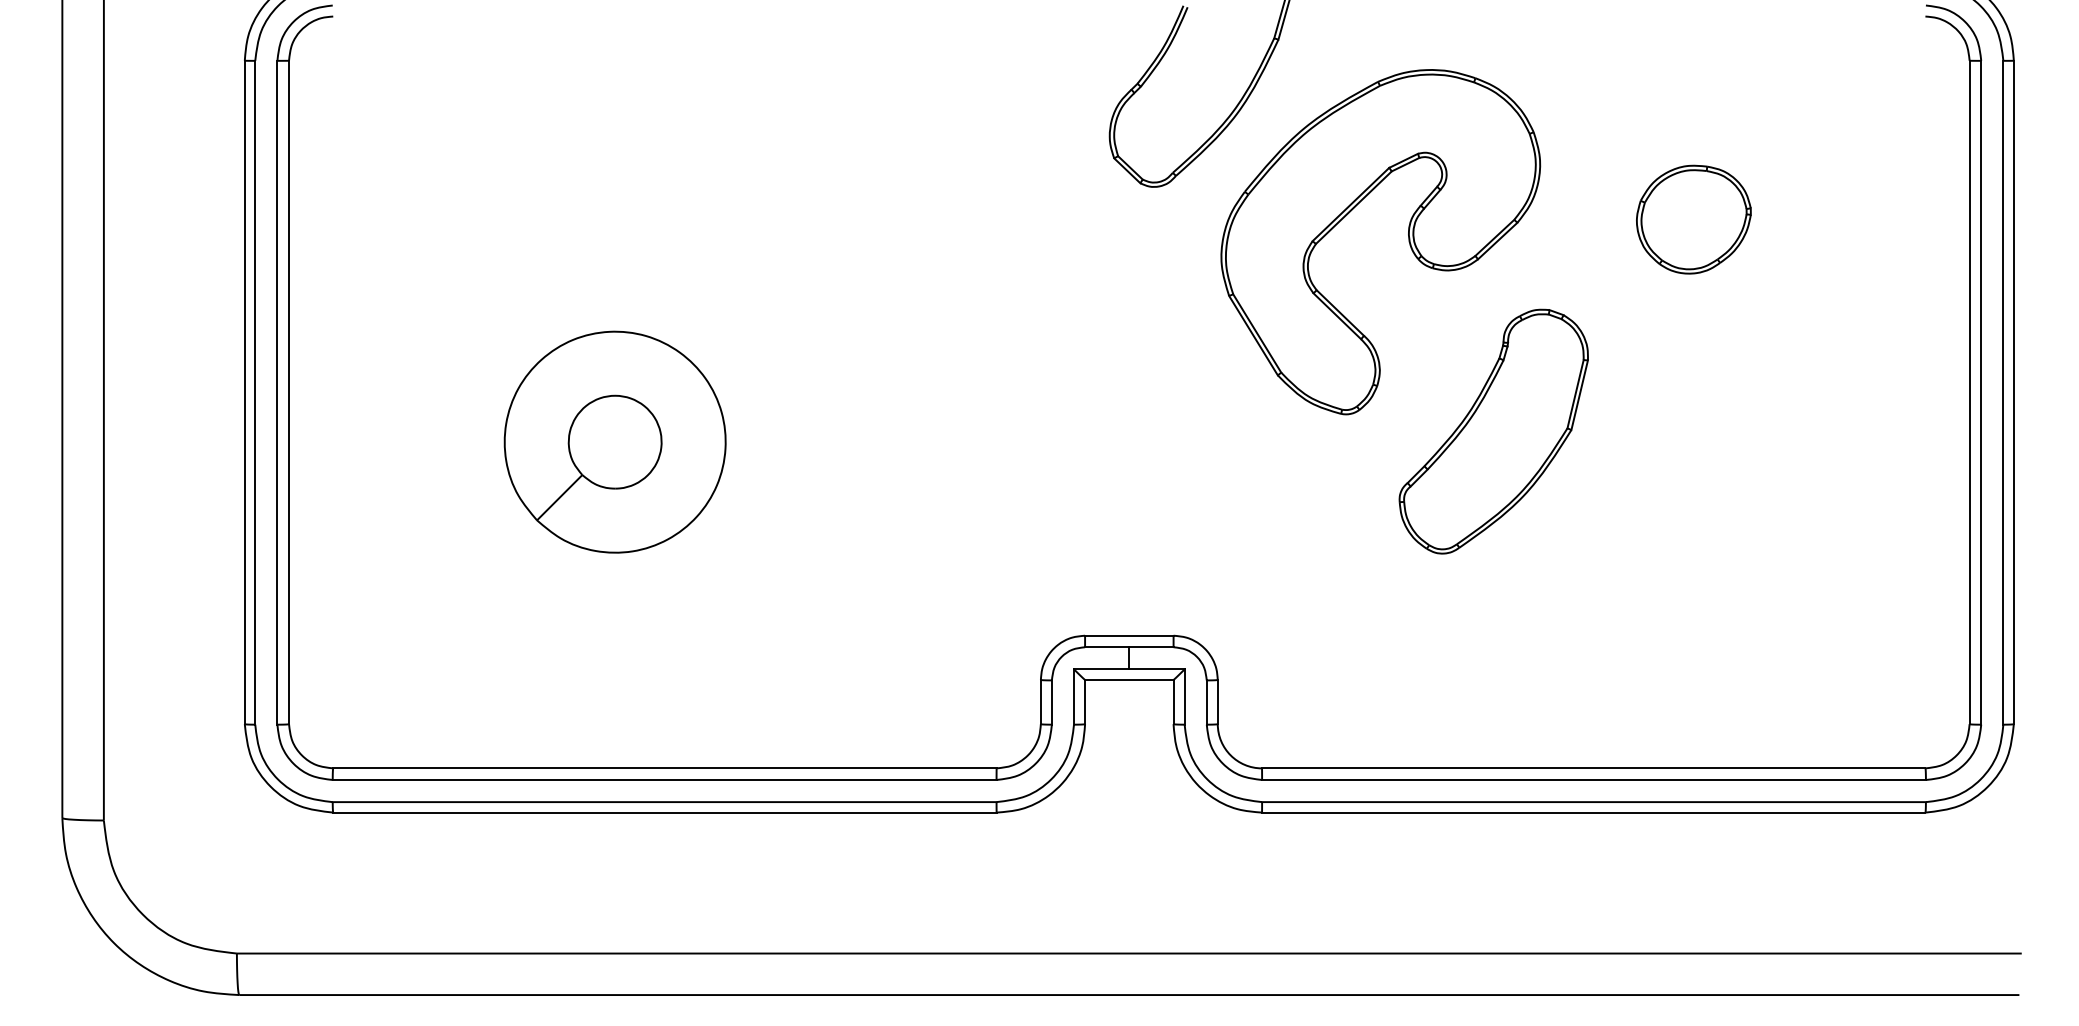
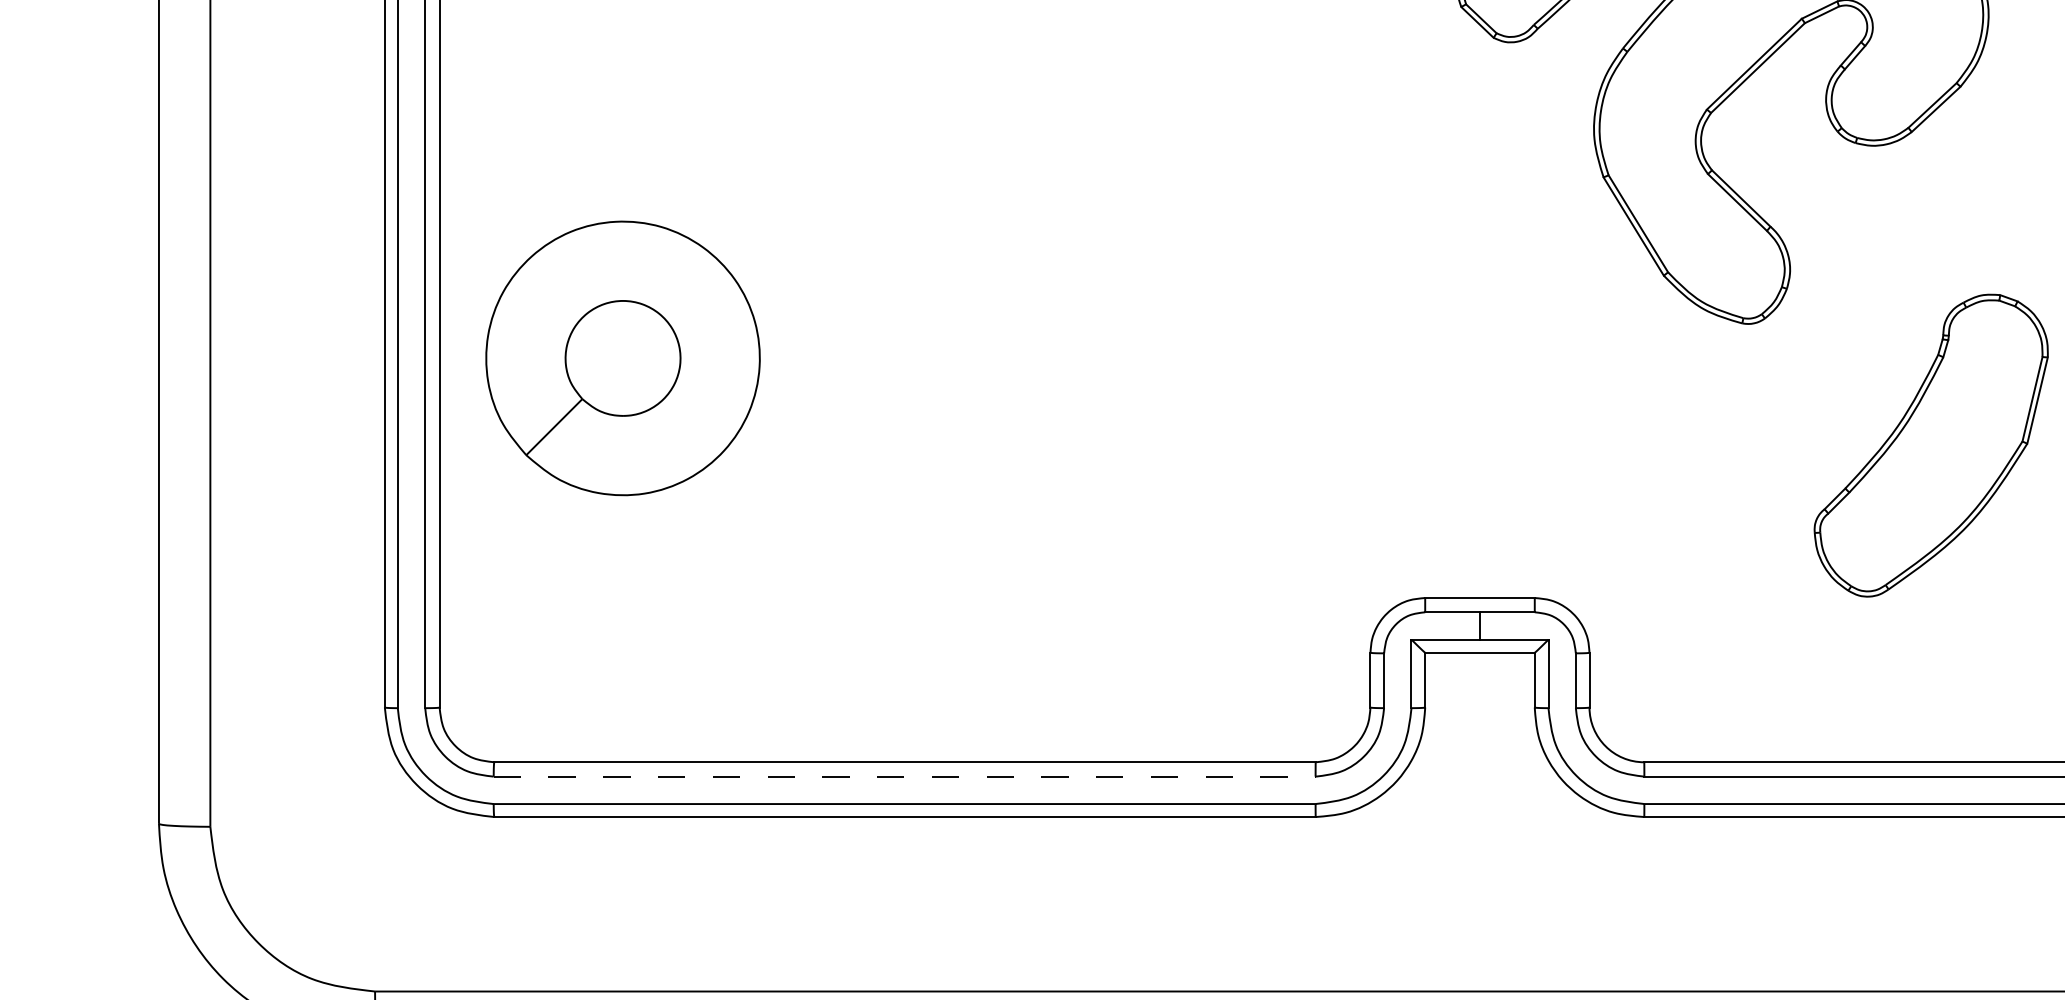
part: (1493, 431) -> (1930, 445), moved
part: (614, 441) -> (622, 357), moved
line: (664, 780) -> (904, 777), solid -> dashed

